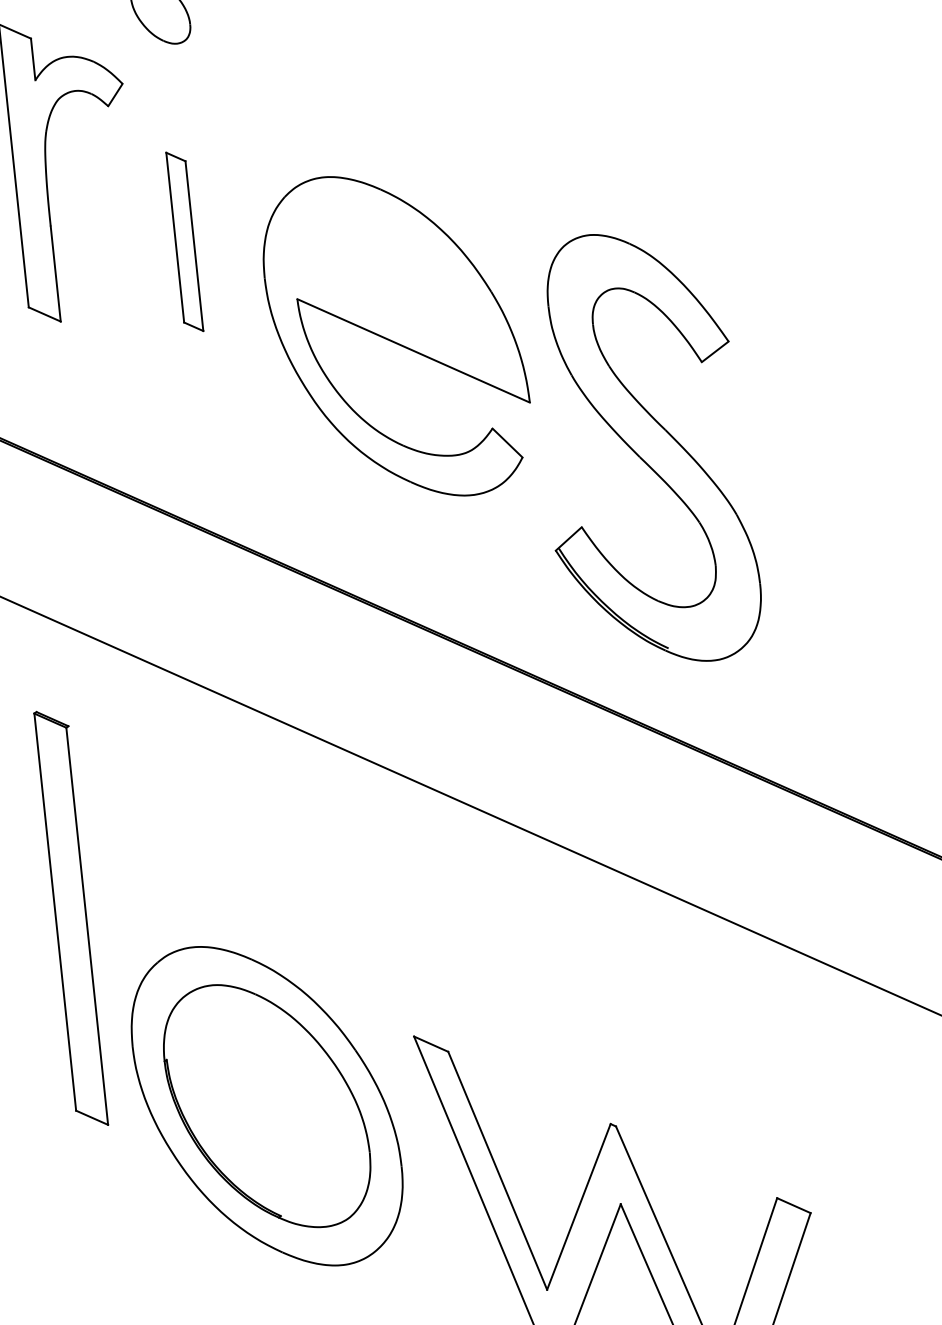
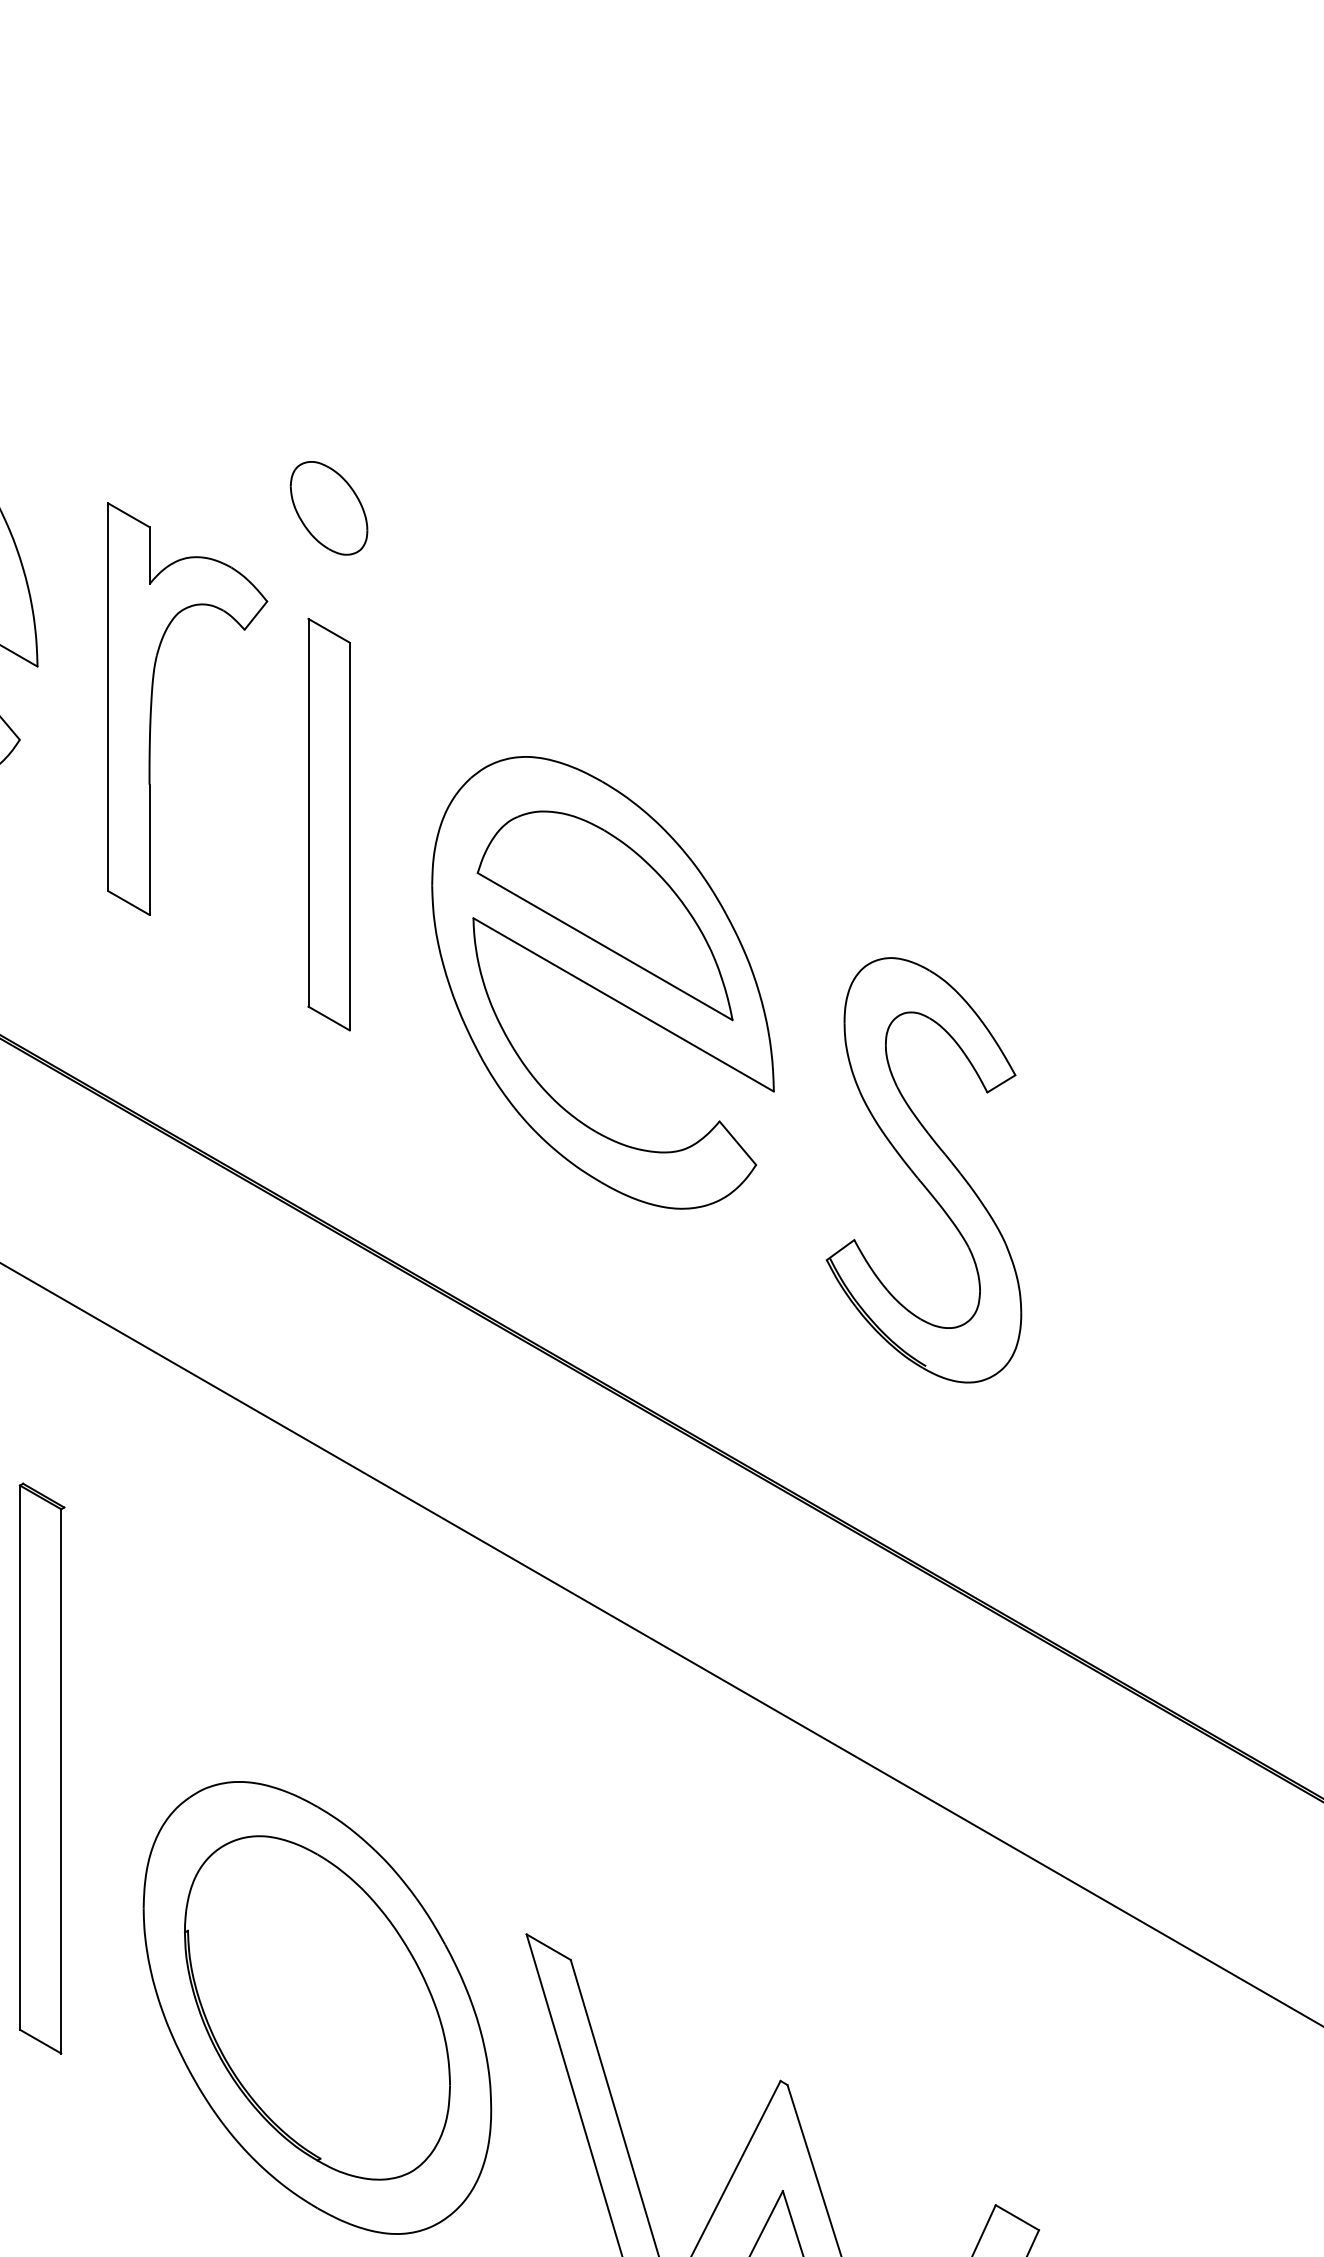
part: (184, 241) -> (328, 824), size x1.67
part: (392, 287) -> (604, 915), added
part: (645, 448) -> (923, 1170), size x0.71
part: (71, 918) -> (41, 1768), moved

